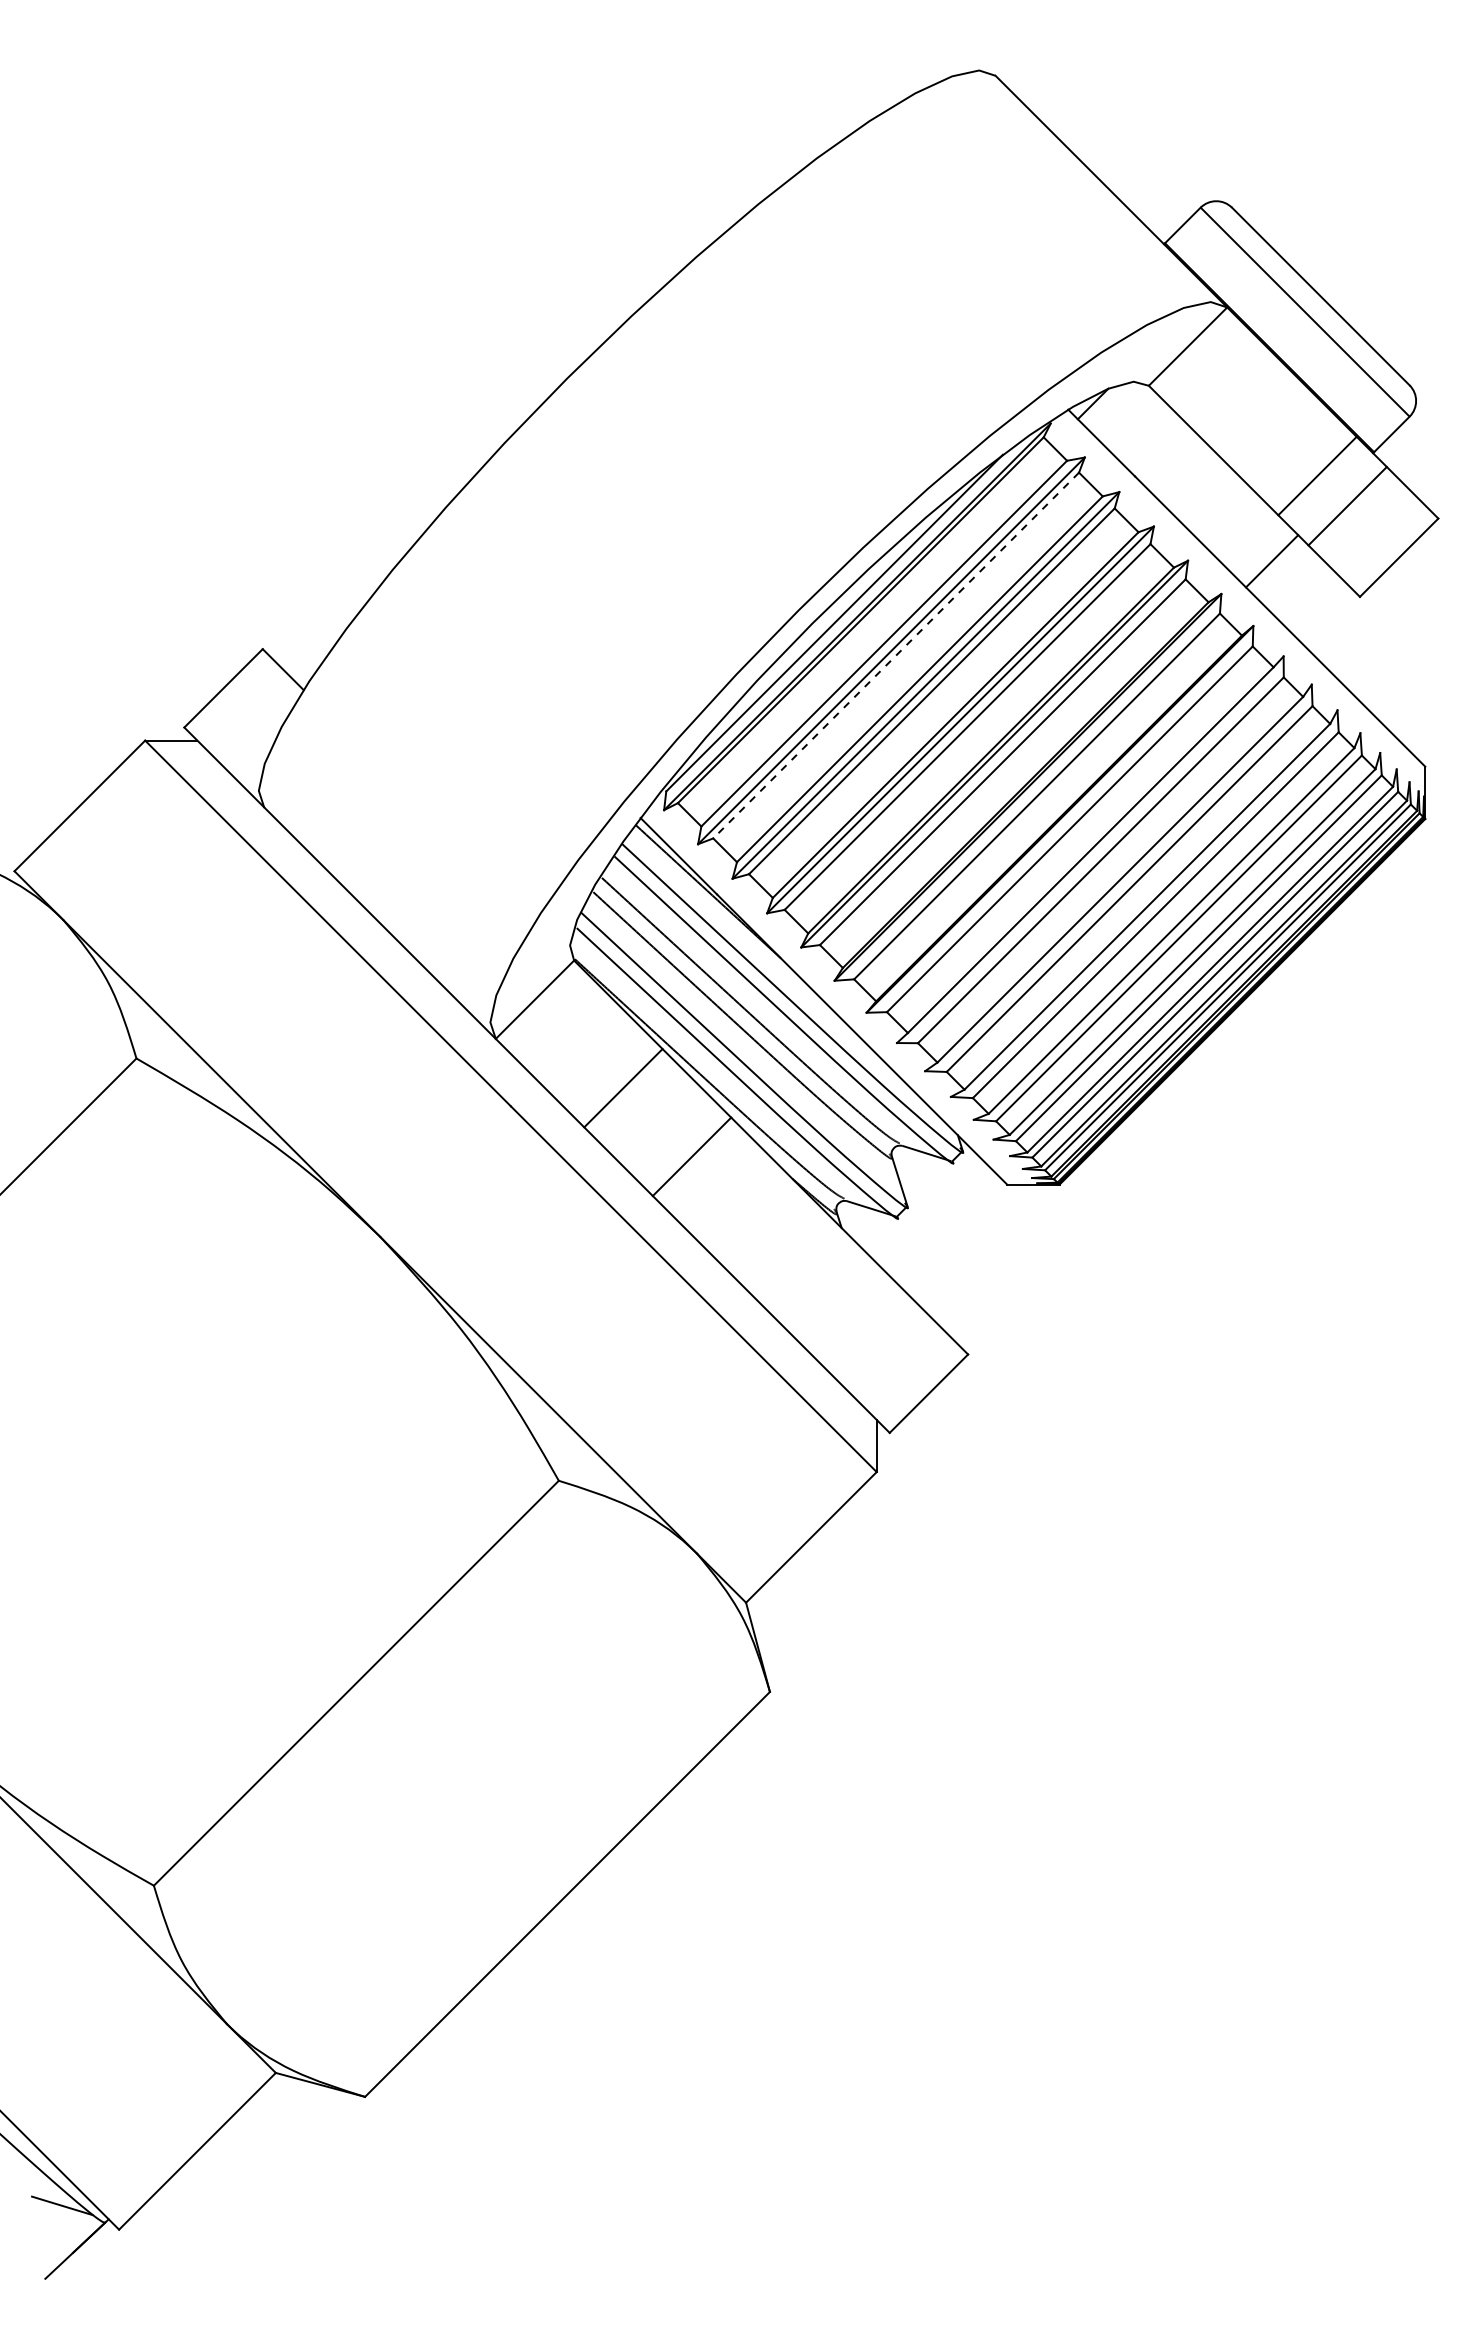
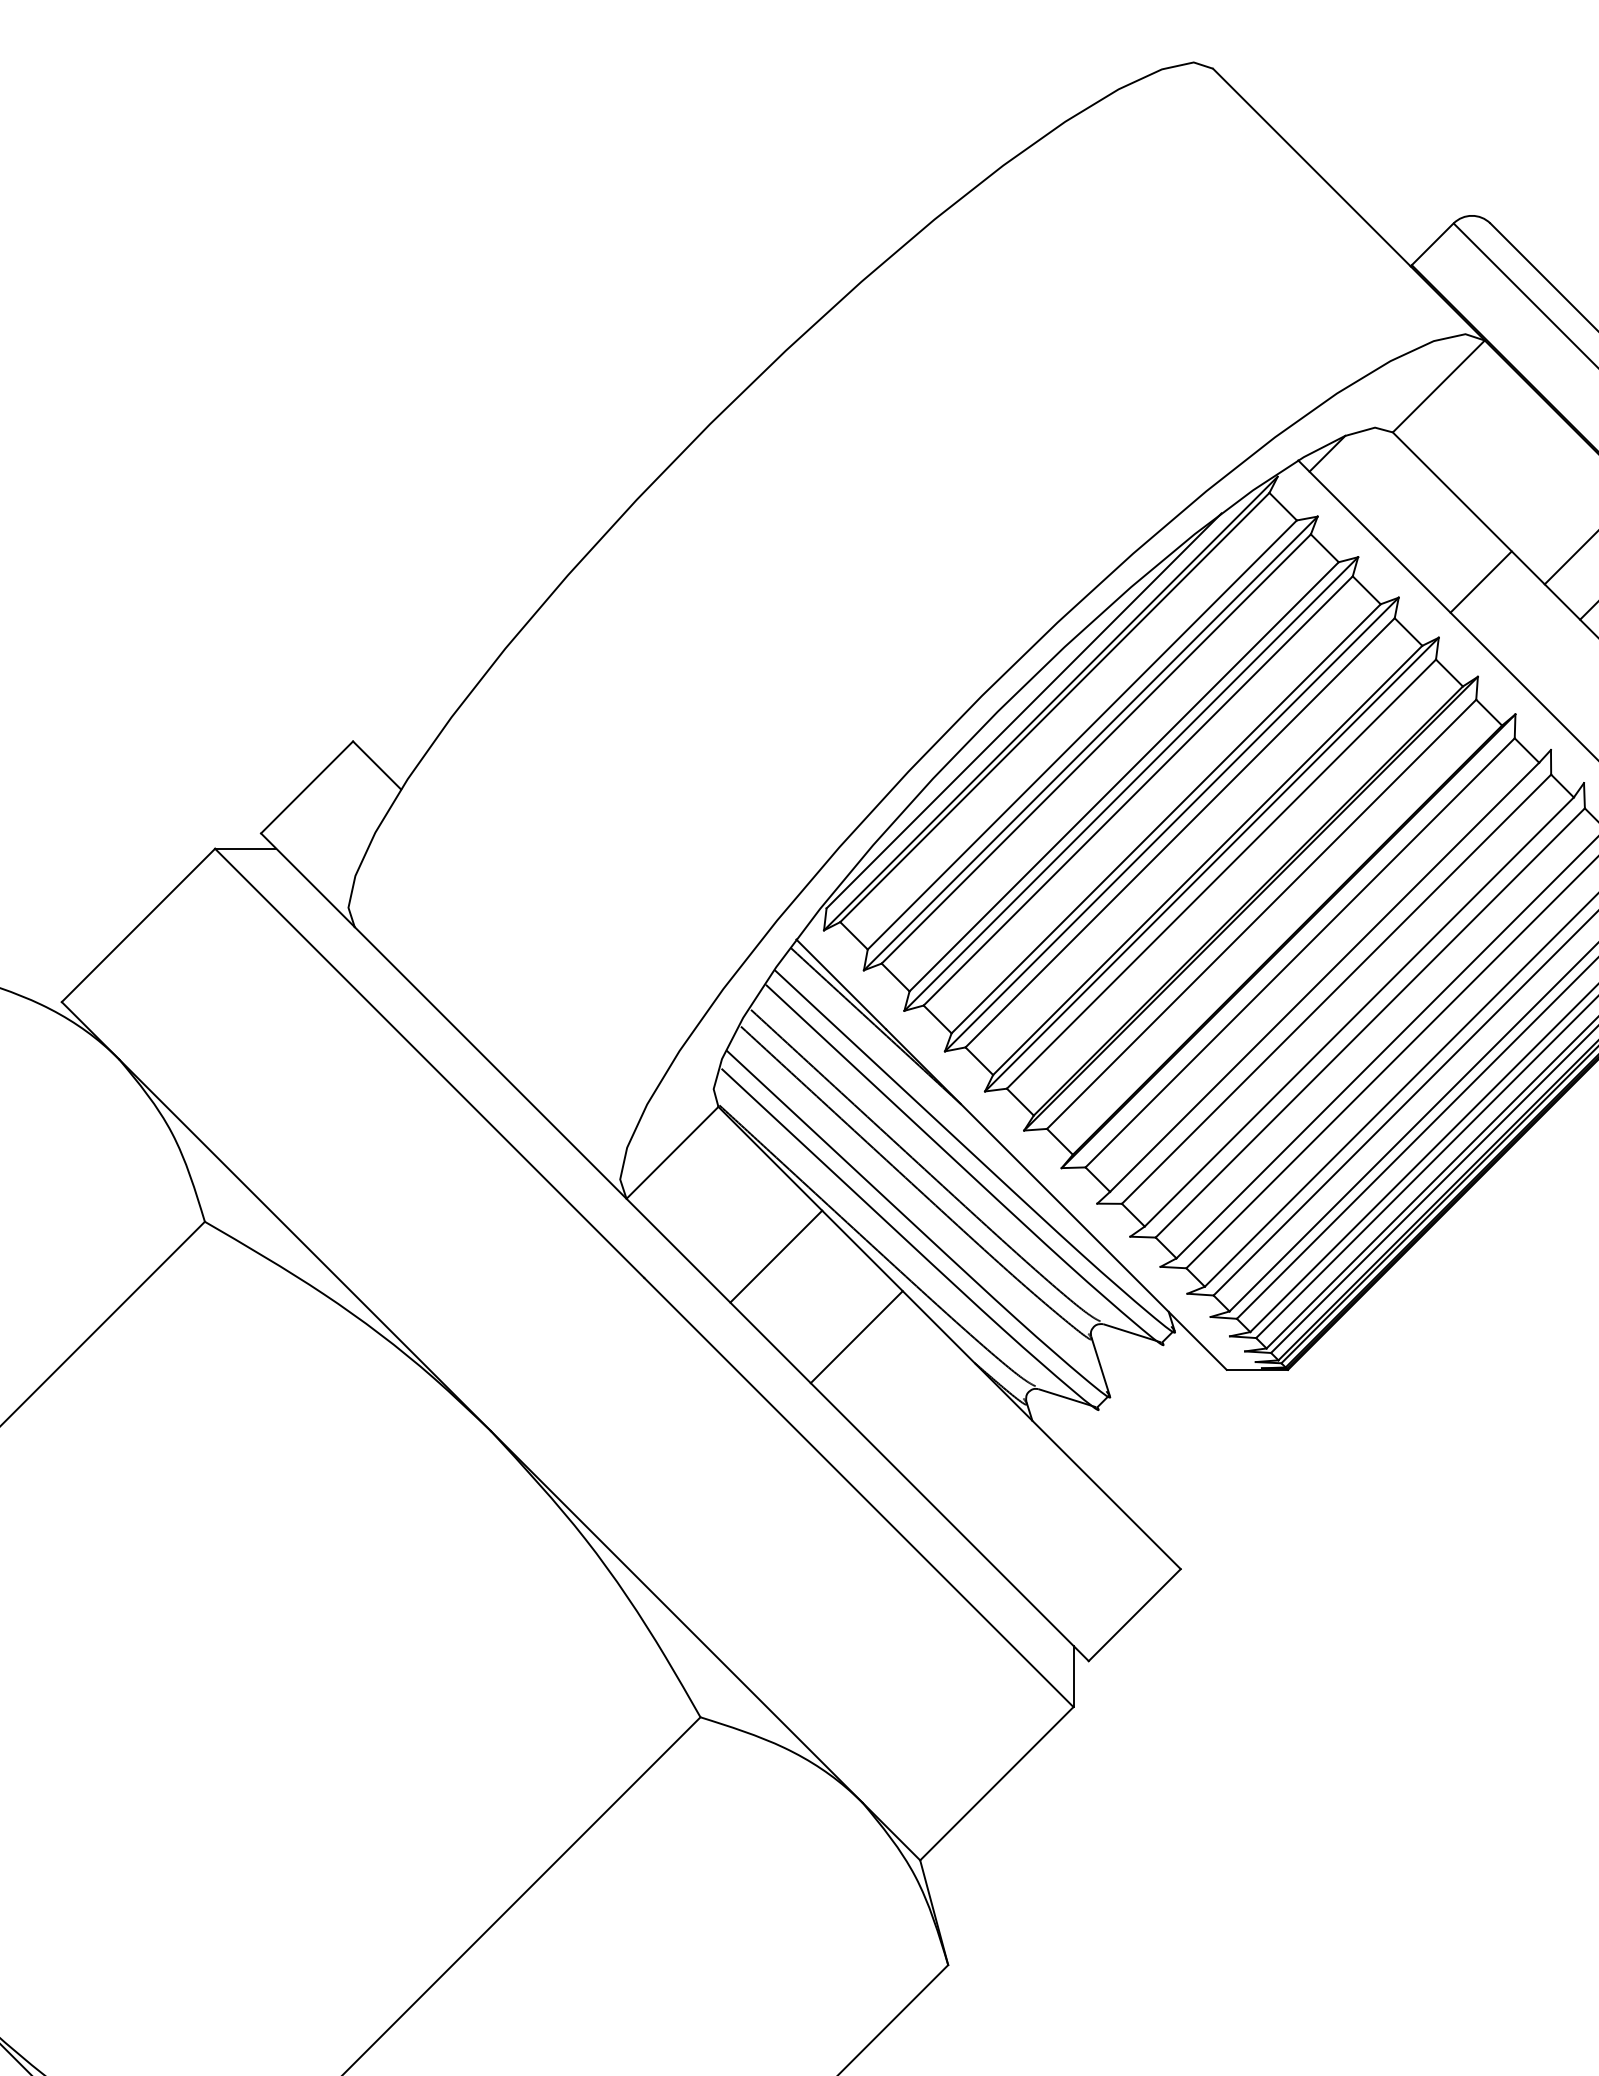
line: (1272, 561) -> (1481, 582), moved
line: (896, 655) -> (1096, 748), dashed -> solid

